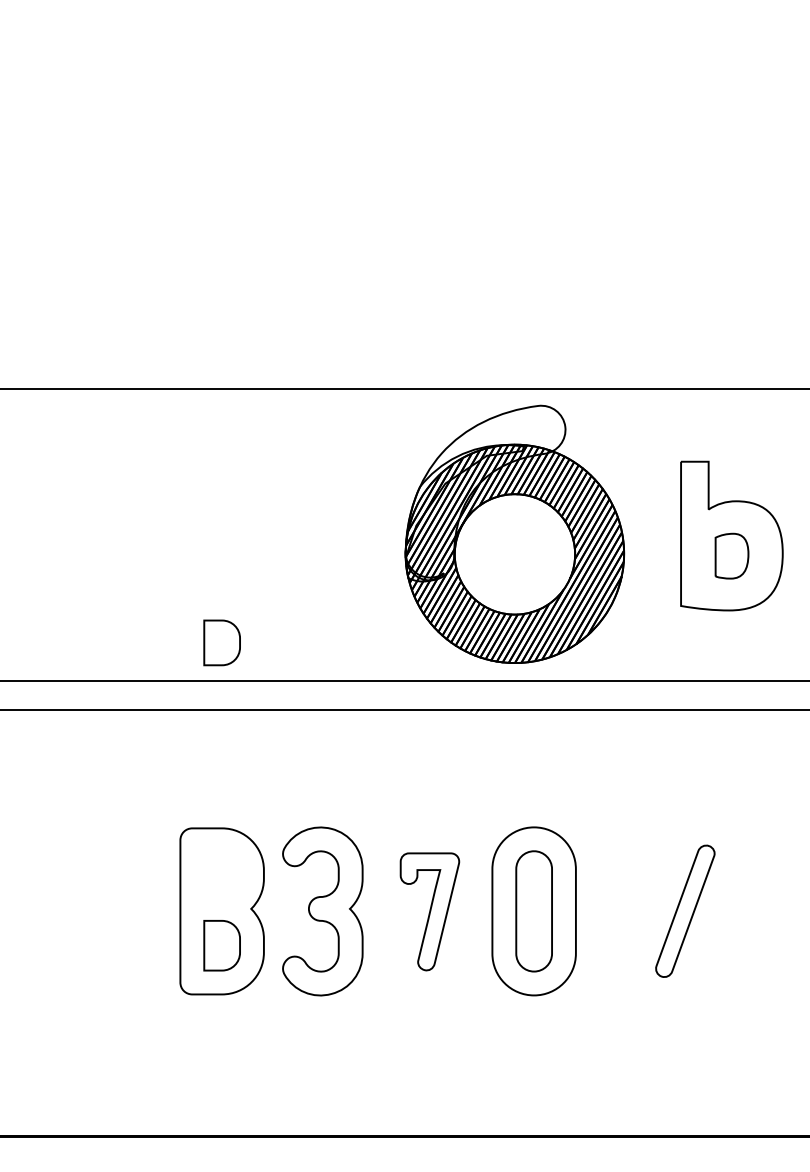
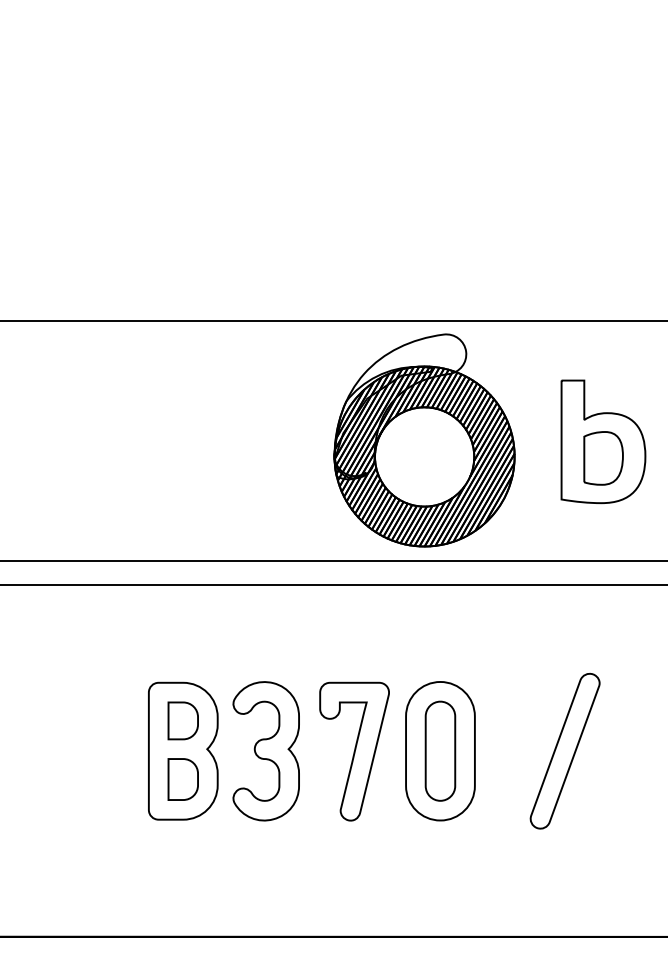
part: (731, 556) -> (603, 458), size x1.43
part: (221, 642) -> (182, 720), moved
part: (684, 910) -> (564, 750), size x1.43
part: (429, 911) -> (354, 751), size x1.43

